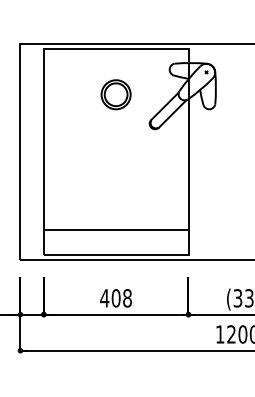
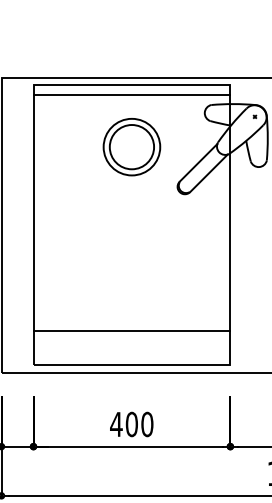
line: (115, 56) -> (131, 95), added
part: (115, 94) -> (131, 146), size x1.43
text: (127, 298) -> (147, 424), 408 -> 400

